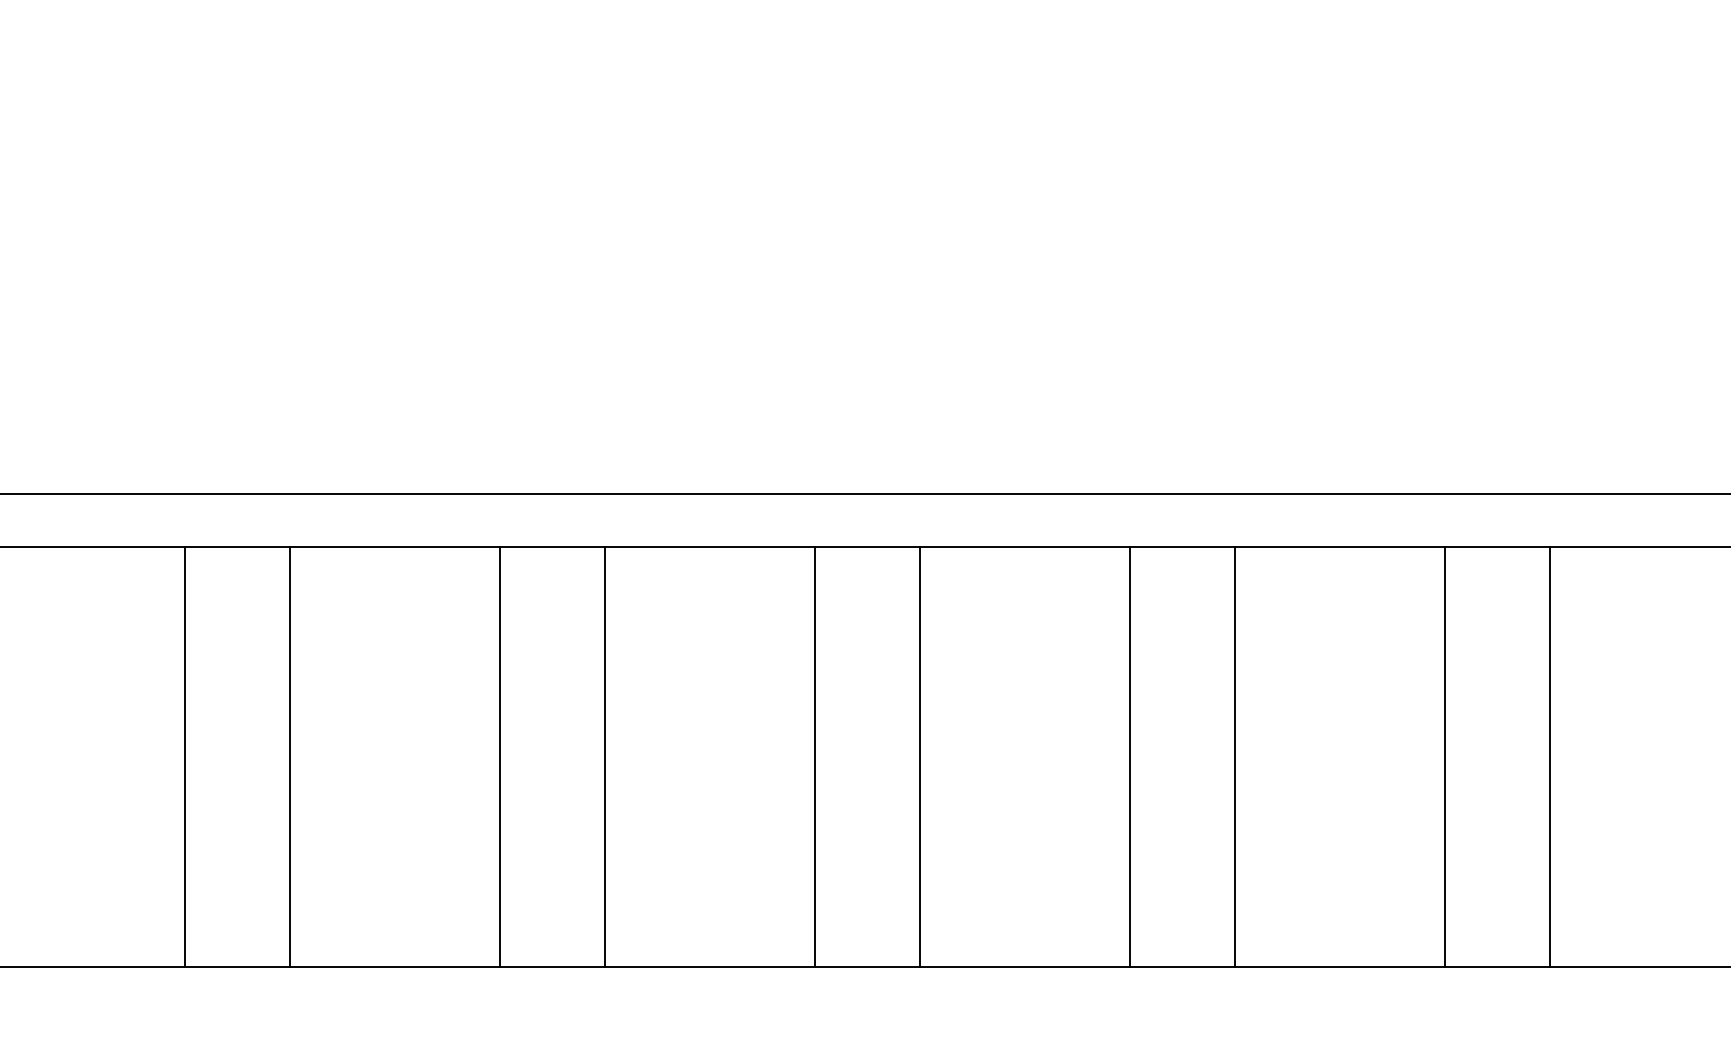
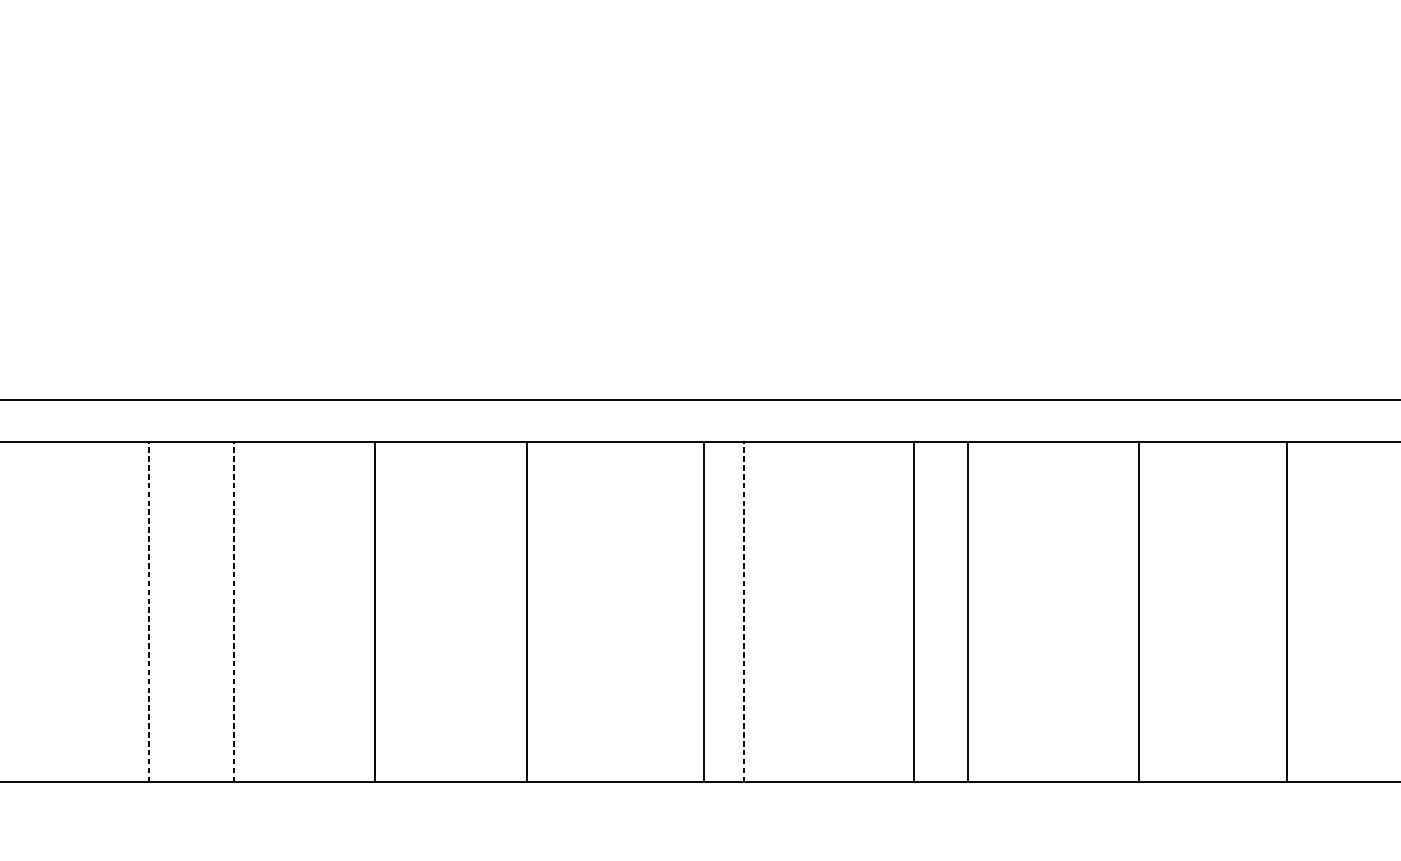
line: (184, 756) -> (149, 612), solid -> dashed
line: (289, 756) -> (234, 612), solid -> dashed
line: (499, 756) -> (375, 612), moved
line: (604, 756) -> (527, 612), moved
line: (814, 756) -> (703, 612), moved
line: (919, 756) -> (744, 612), solid -> dashed
line: (1234, 756) -> (968, 612), moved
line: (1444, 756) -> (1139, 612), moved
line: (1549, 756) -> (1287, 612), moved

